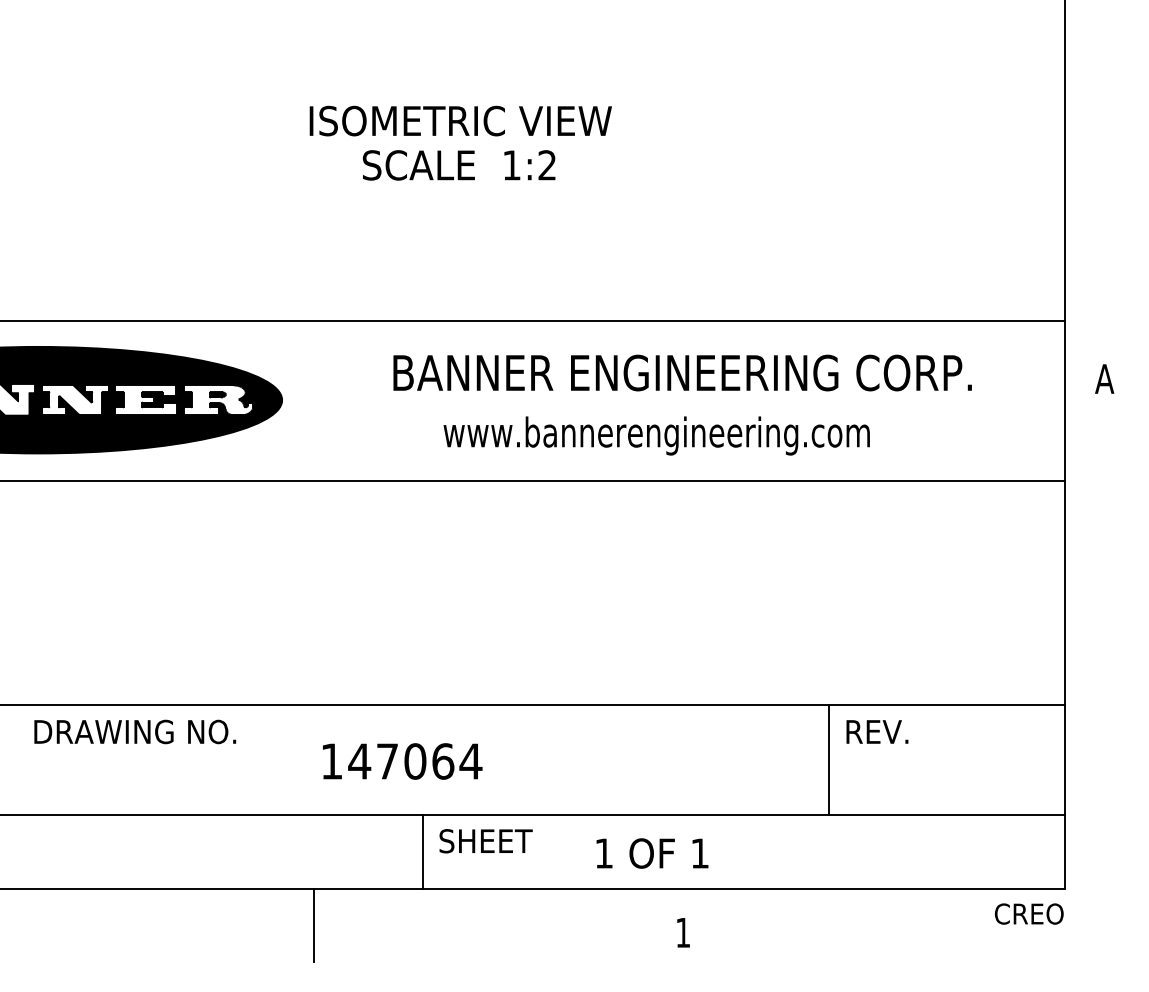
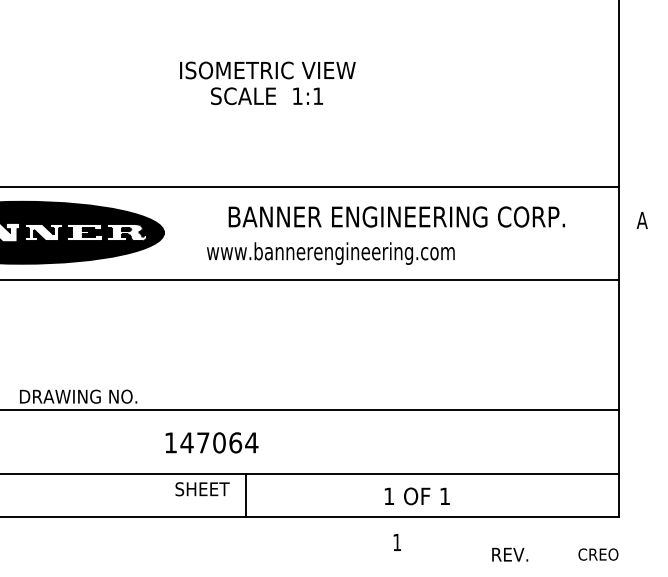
text: (546, 164) -> (317, 95), 1:2 -> 1:1
text: (656, 435) -> (330, 253), moved
text: (135, 731) -> (78, 396), moved
text: (878, 731) -> (510, 554), moved
line: (828, 759) -> (481, 441), removed
text: (401, 760) -> (211, 442), moved
text: (485, 841) -> (202, 489), moved
text: (651, 853) -> (416, 496), moved
text: (1029, 913) -> (598, 554), moved
line: (313, 924) -> (182, 537), removed

